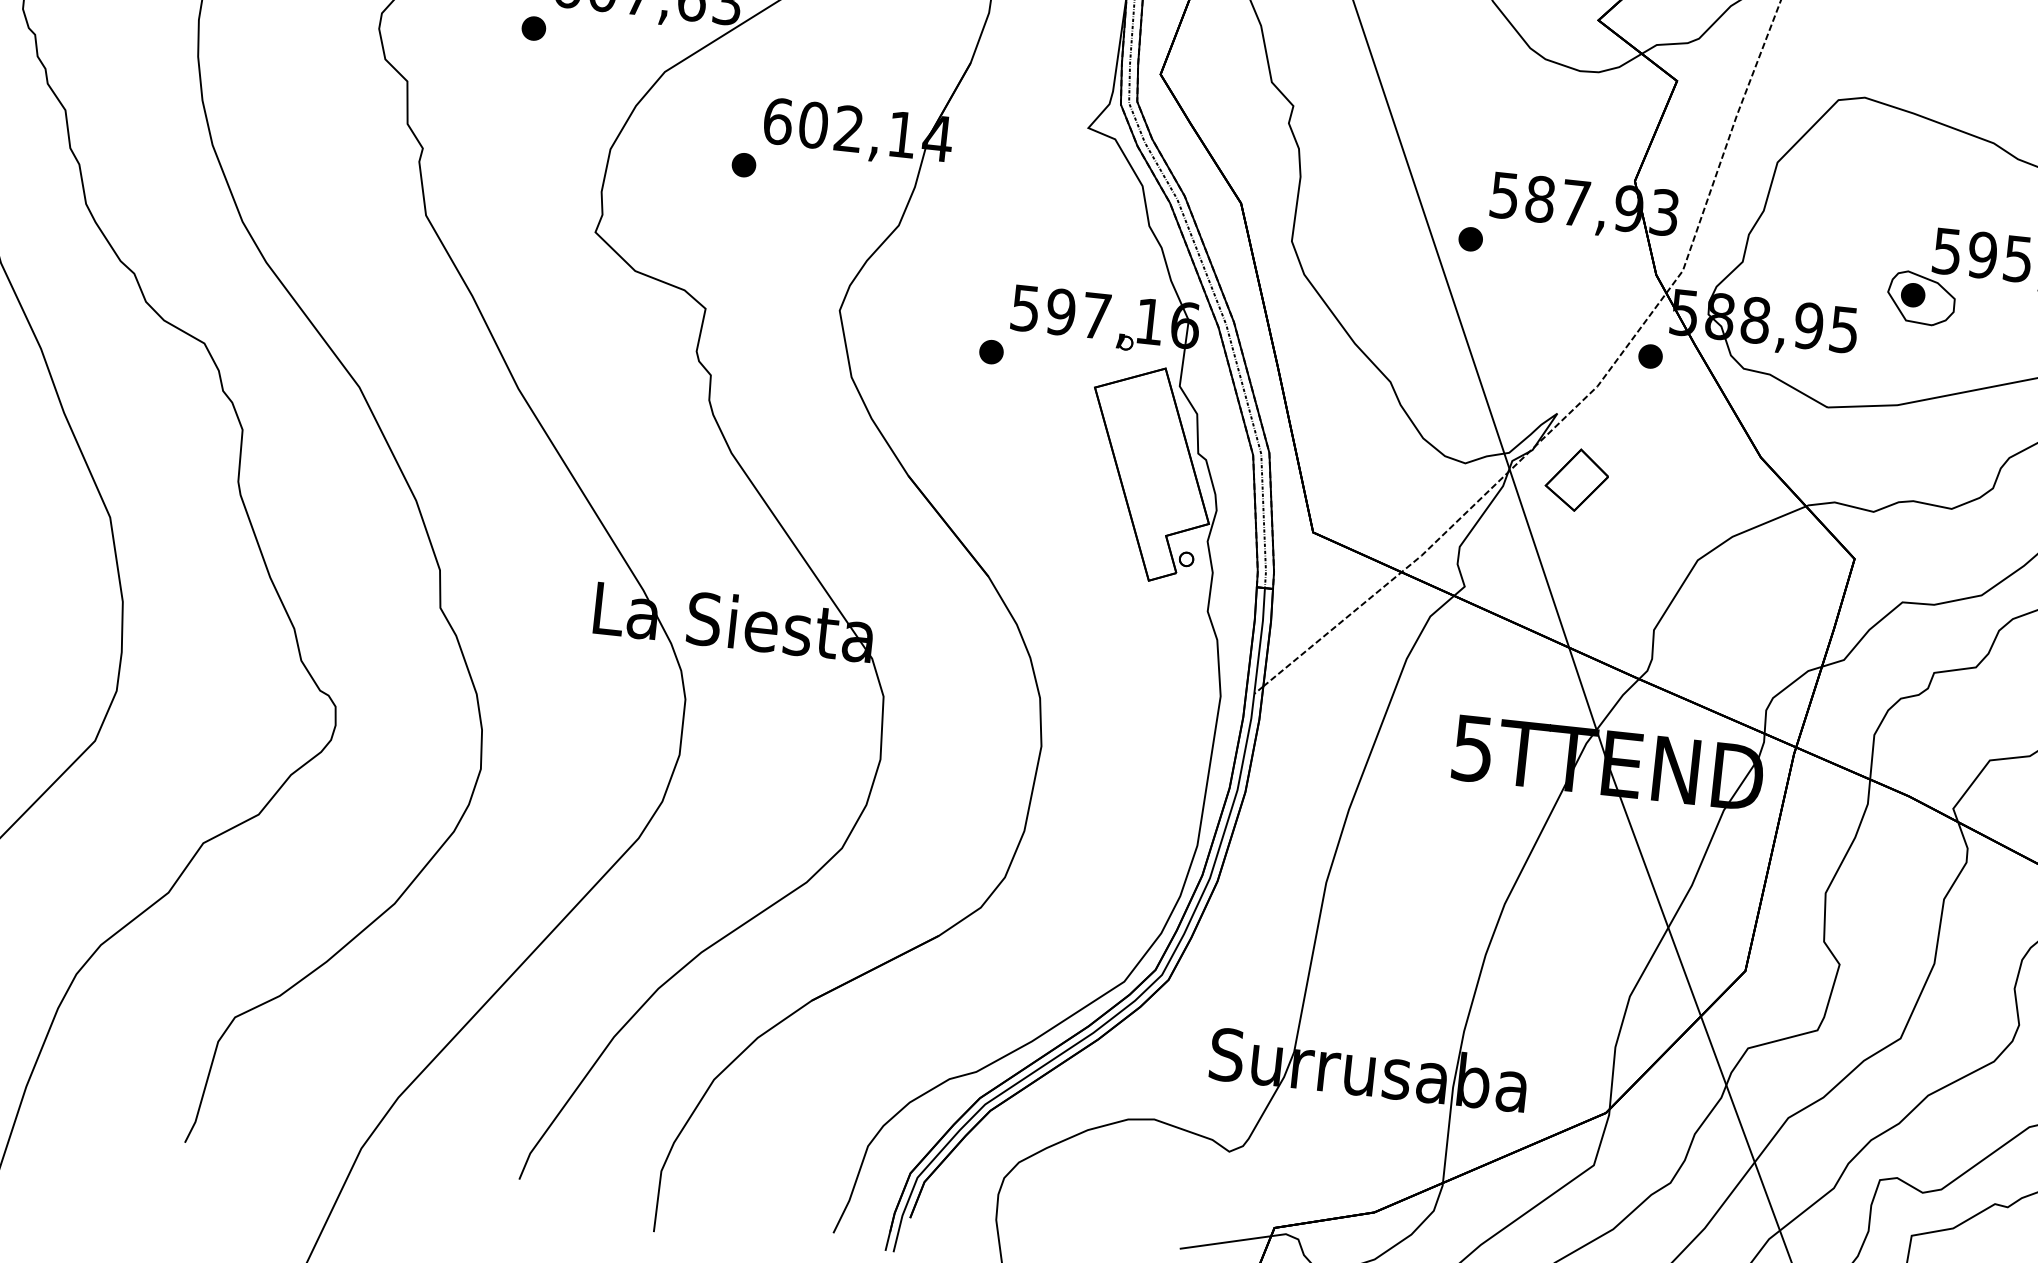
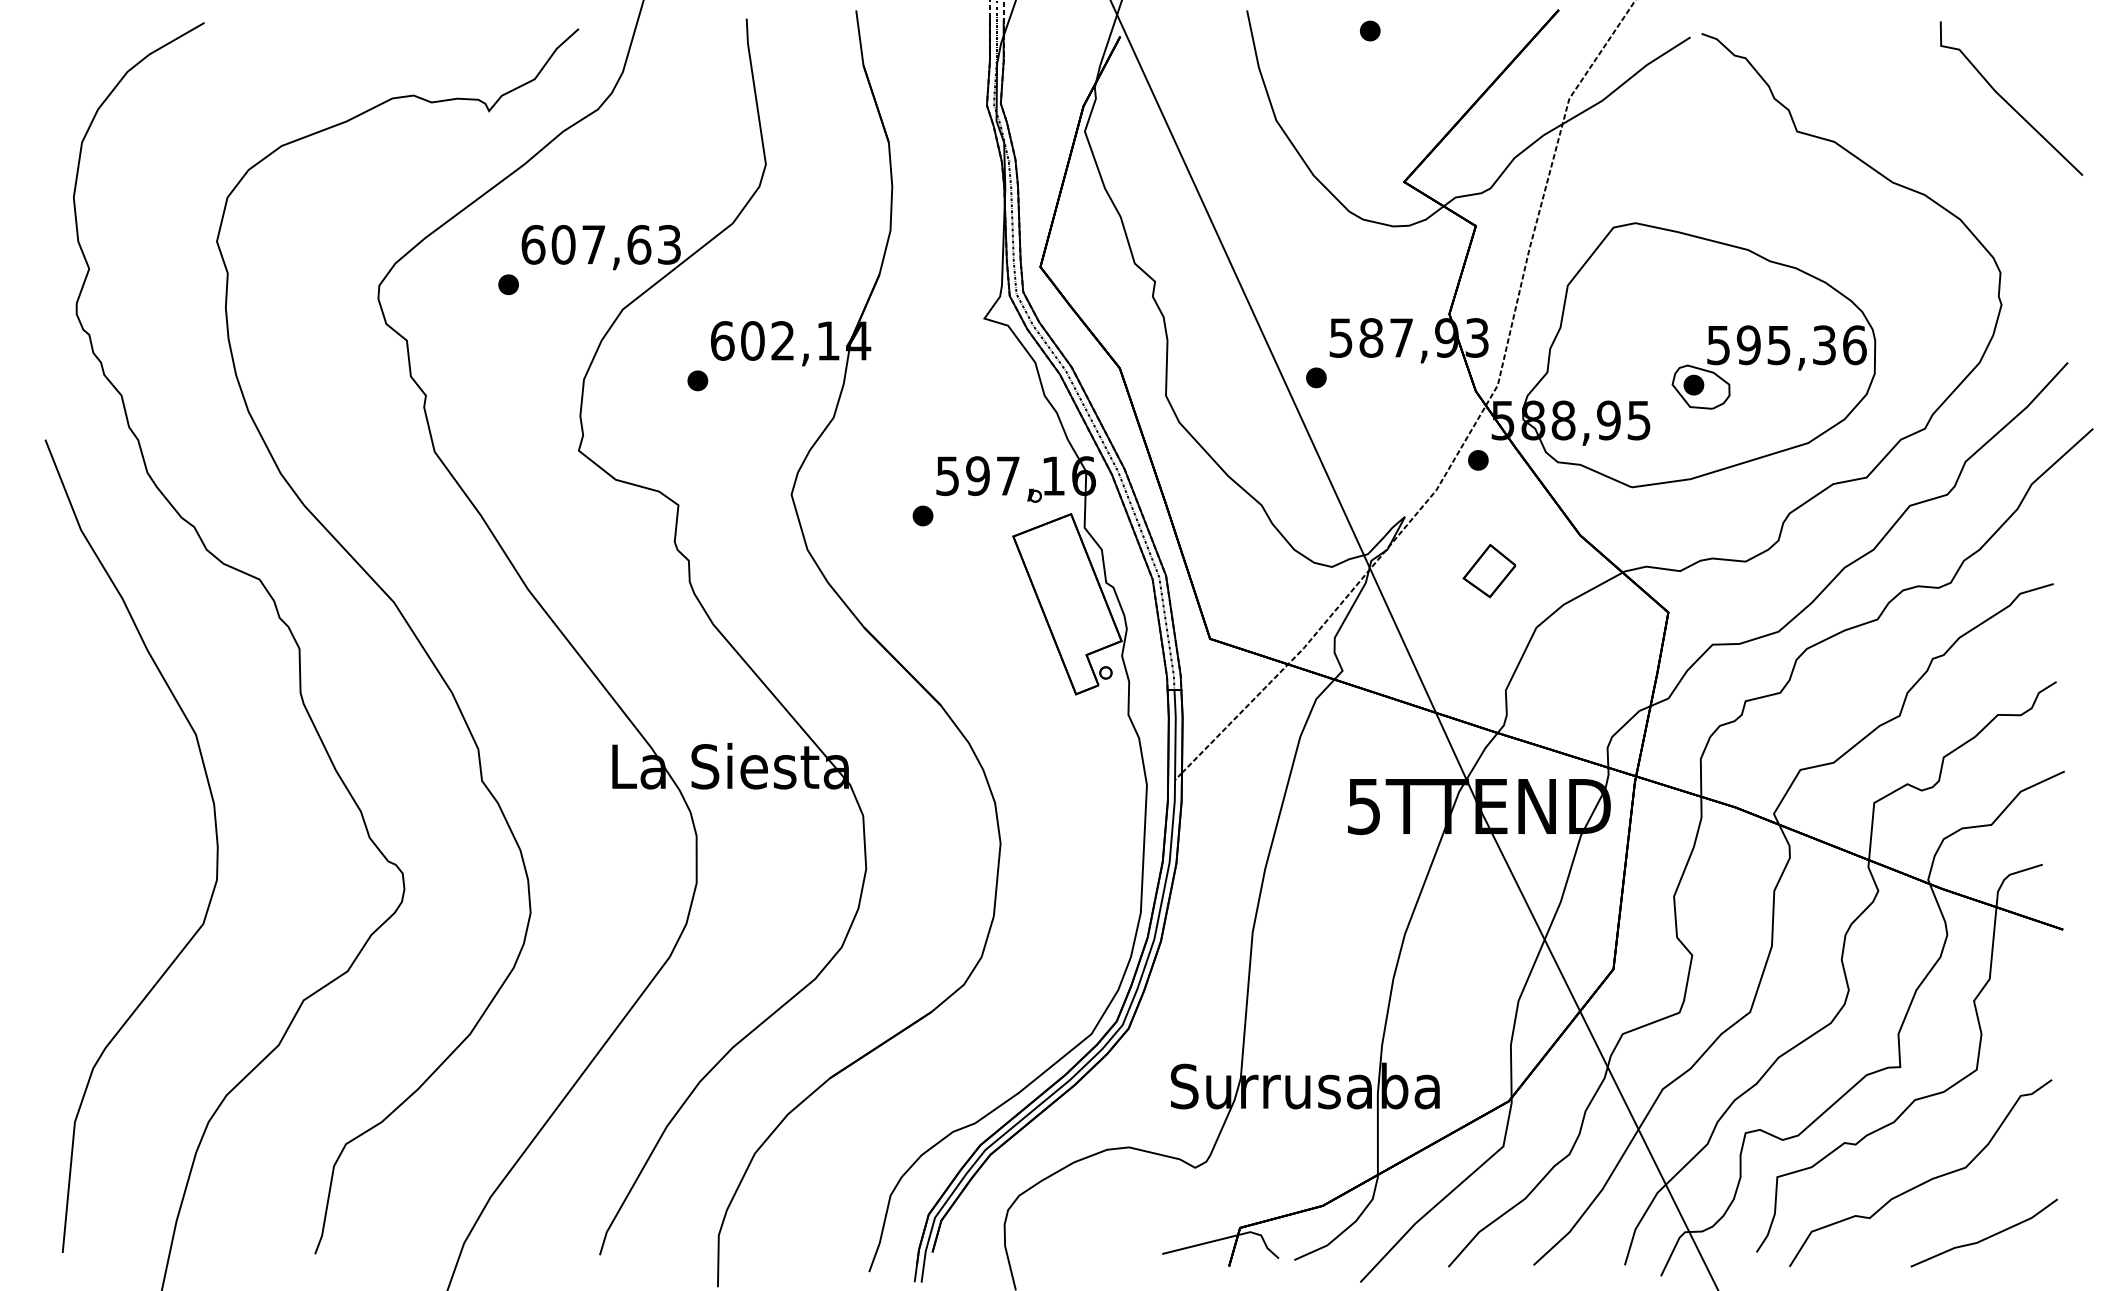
part: (1577, 479) -> (1489, 570), moved

